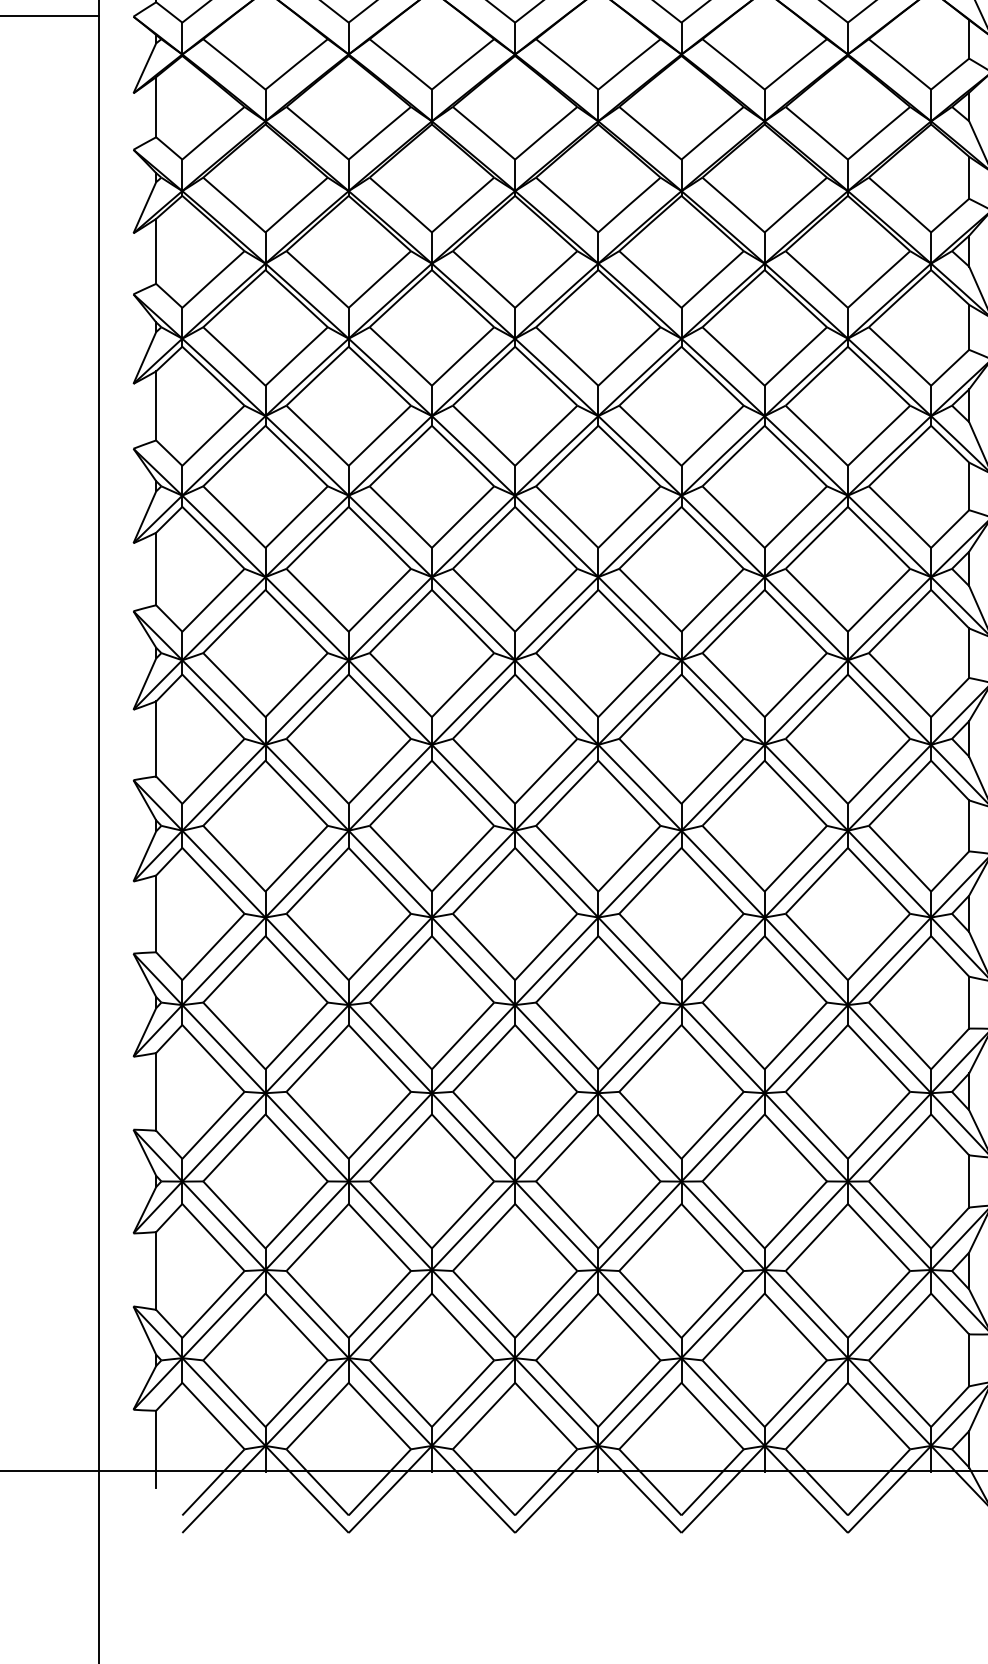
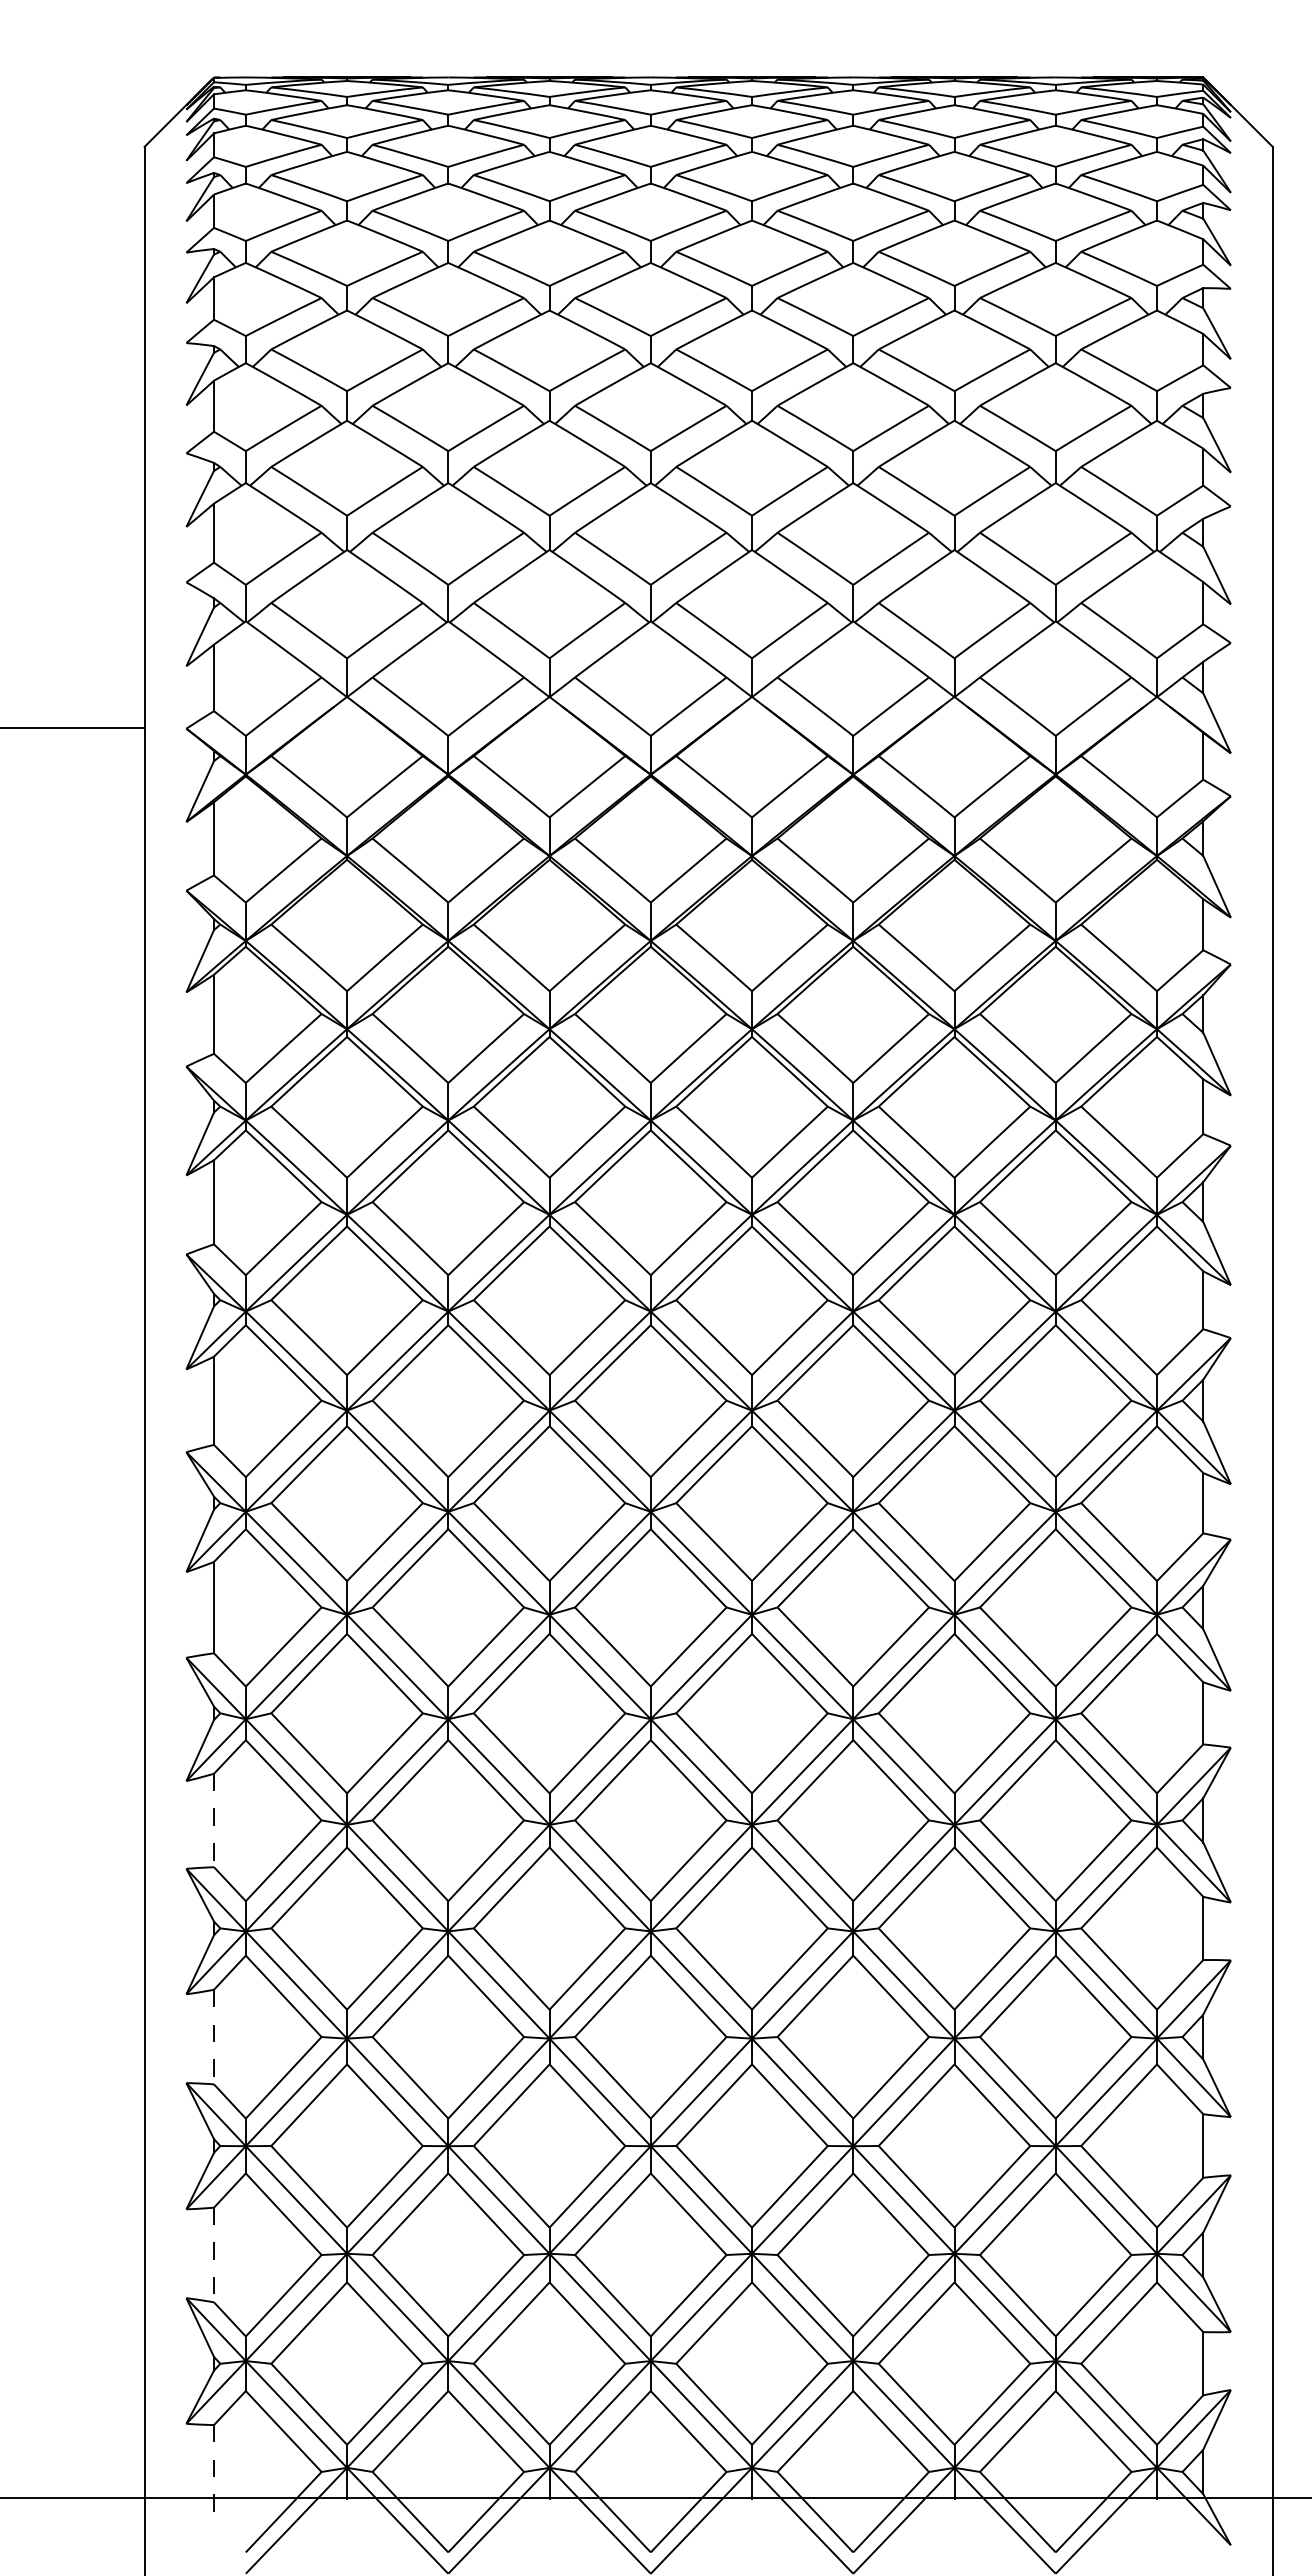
line: (156, 913) -> (214, 1820), solid -> dashed
line: (156, 1092) -> (214, 2037), solid -> dashed
line: (156, 1271) -> (214, 2255), solid -> dashed
line: (156, 1448) -> (214, 2471), solid -> dashed

